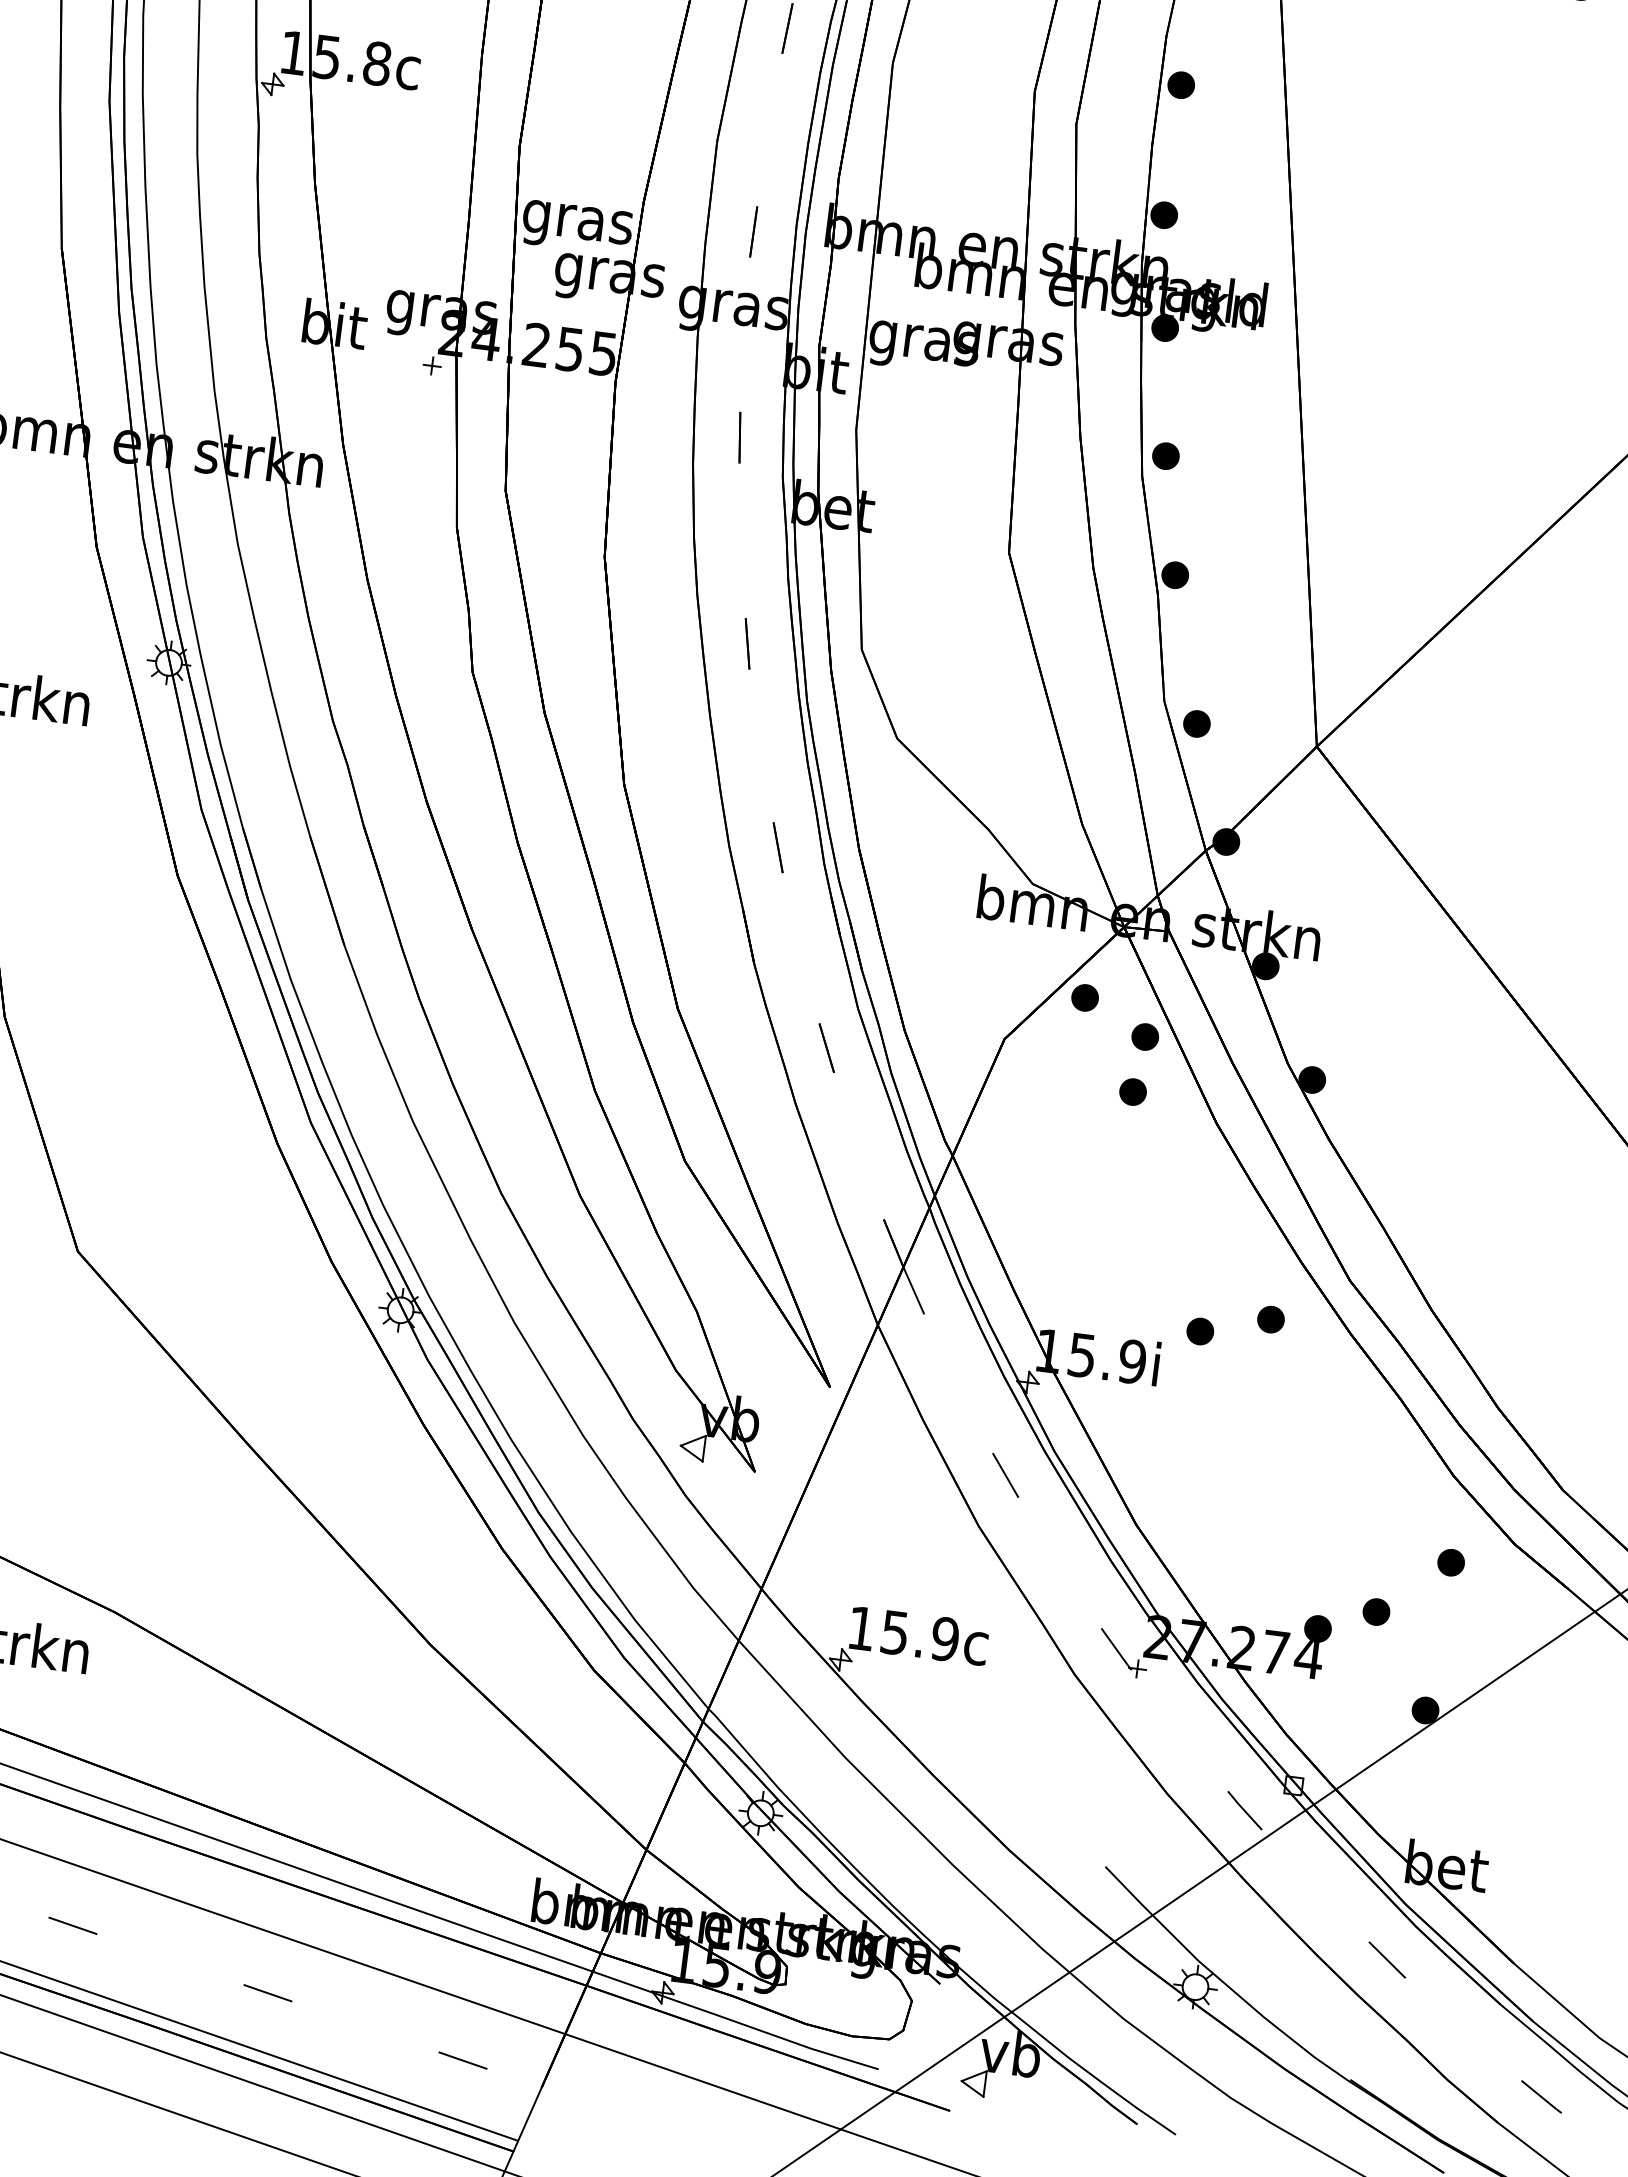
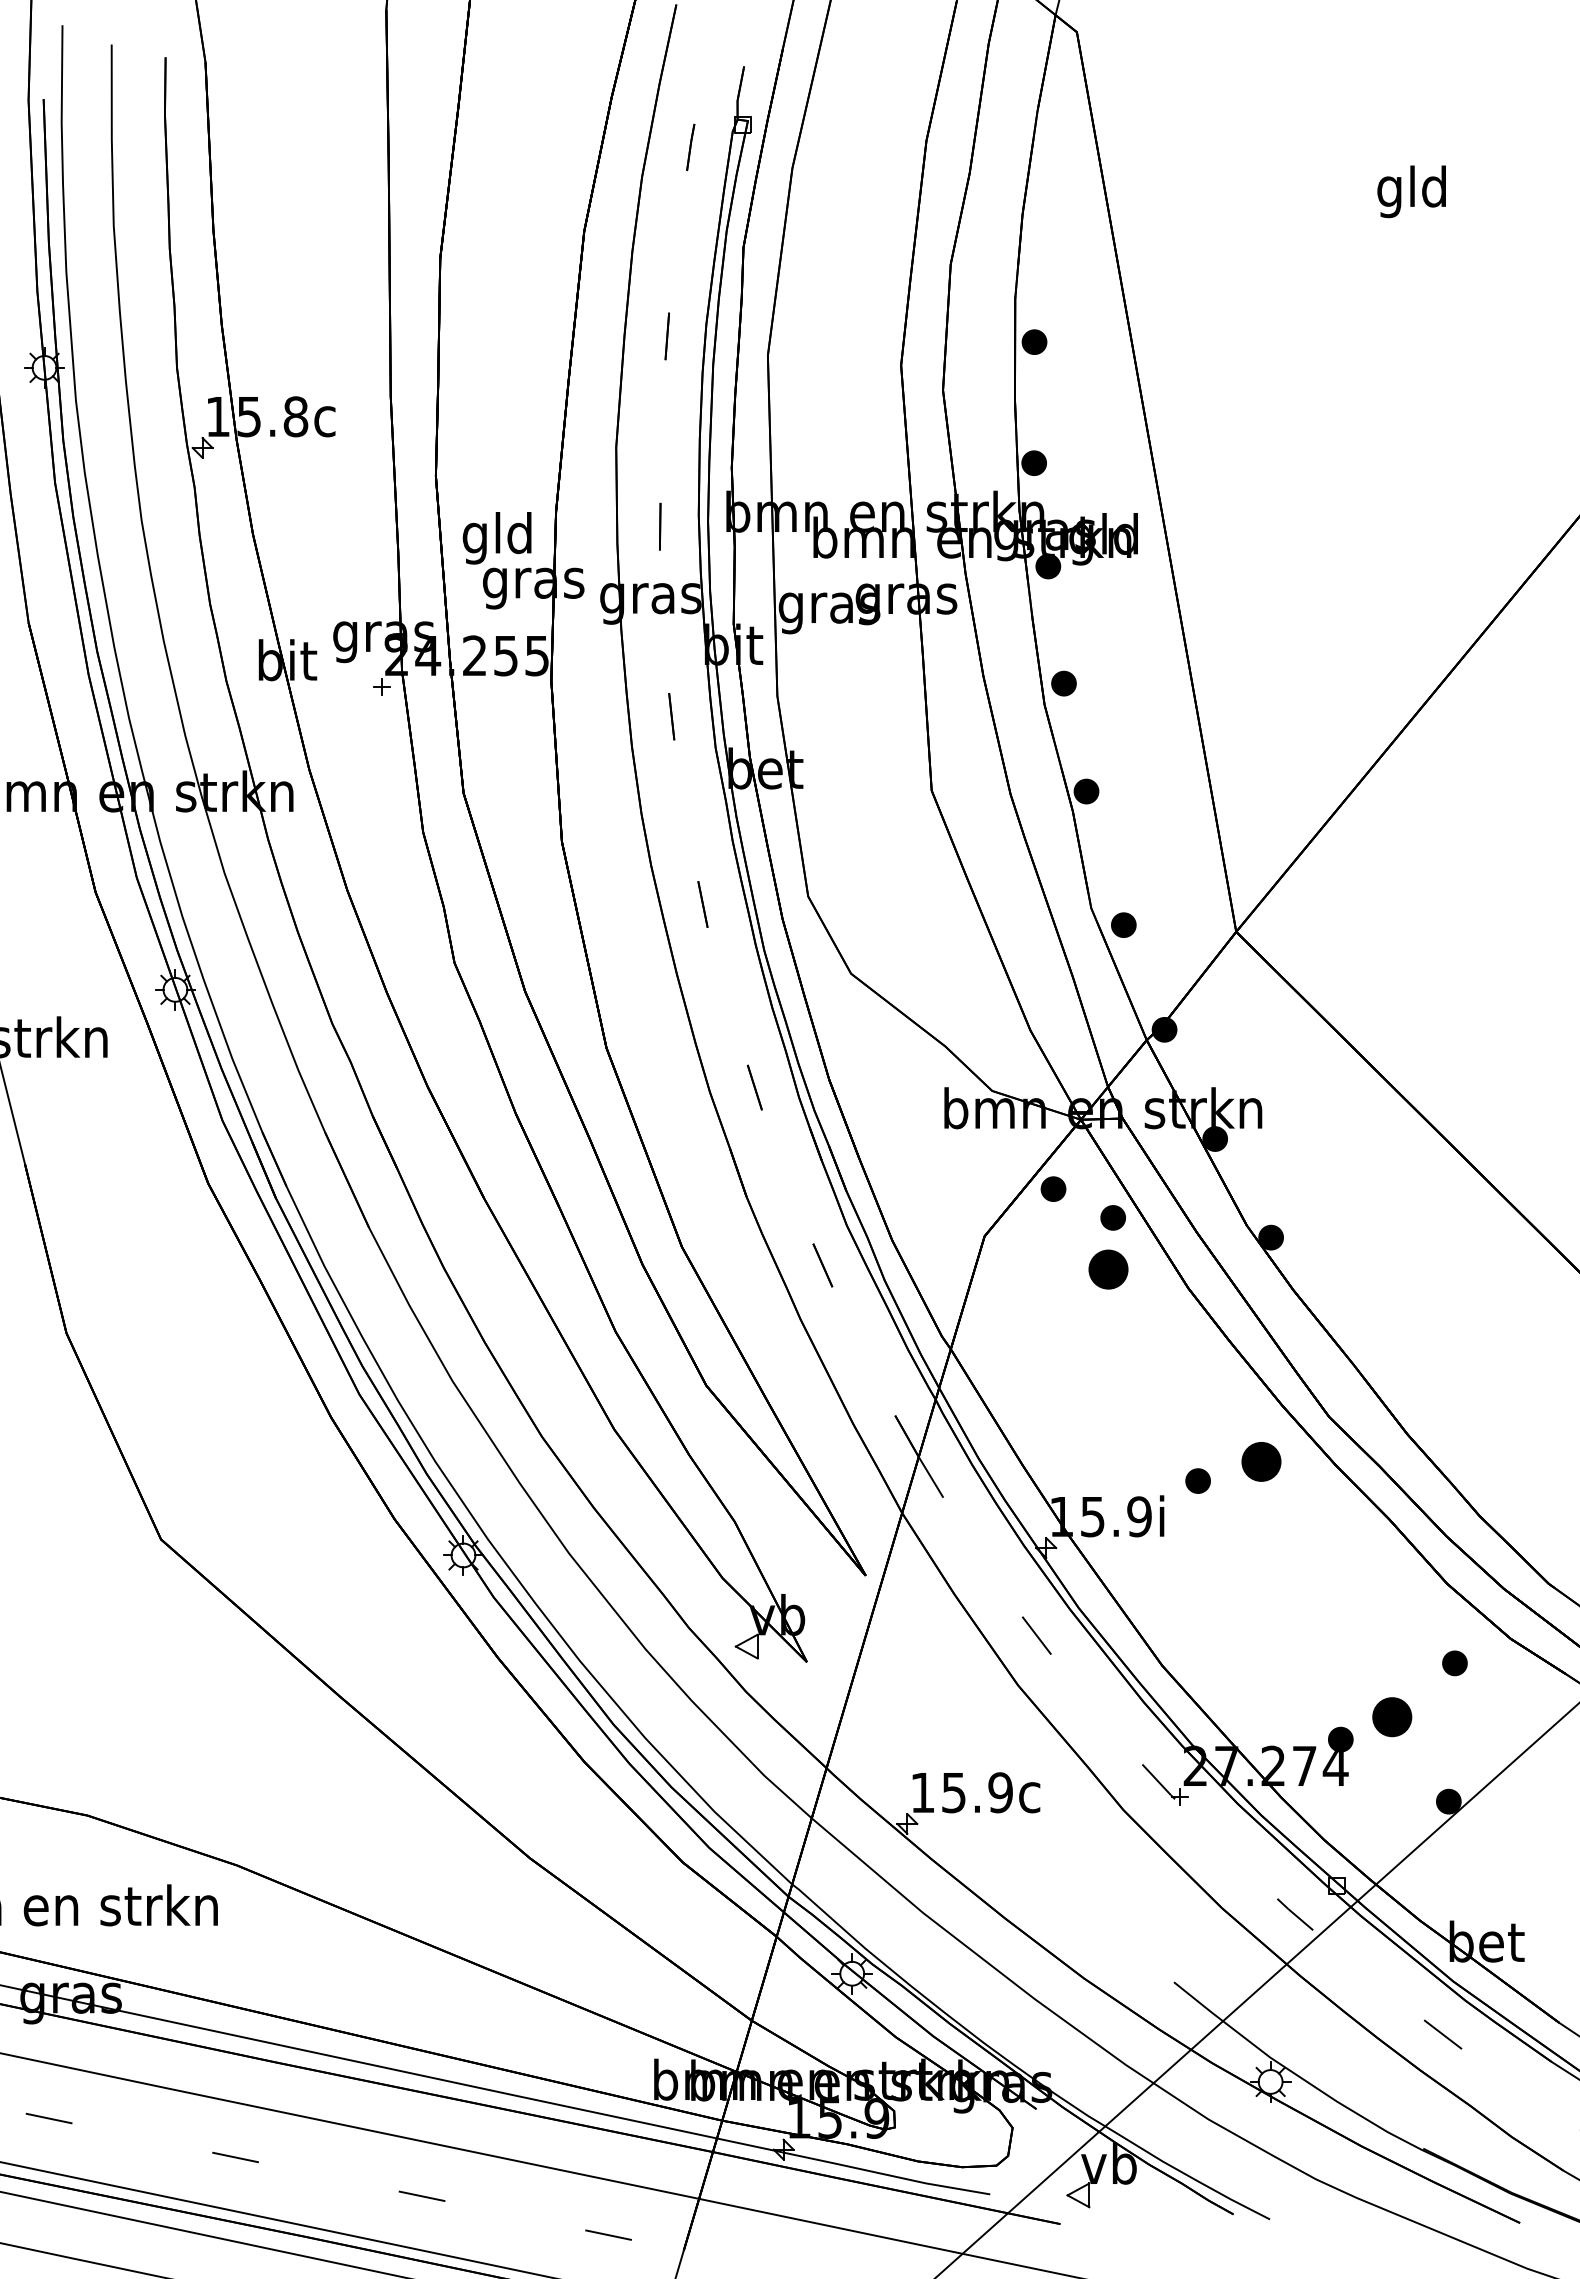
text: (577, 222) -> (497, 538), gras -> gld
part: (1133, 1091) -> (1108, 1269), size x1.6
part: (1271, 1319) -> (1261, 1461), size x1.6
part: (1376, 1612) -> (1392, 1717), size x1.6

